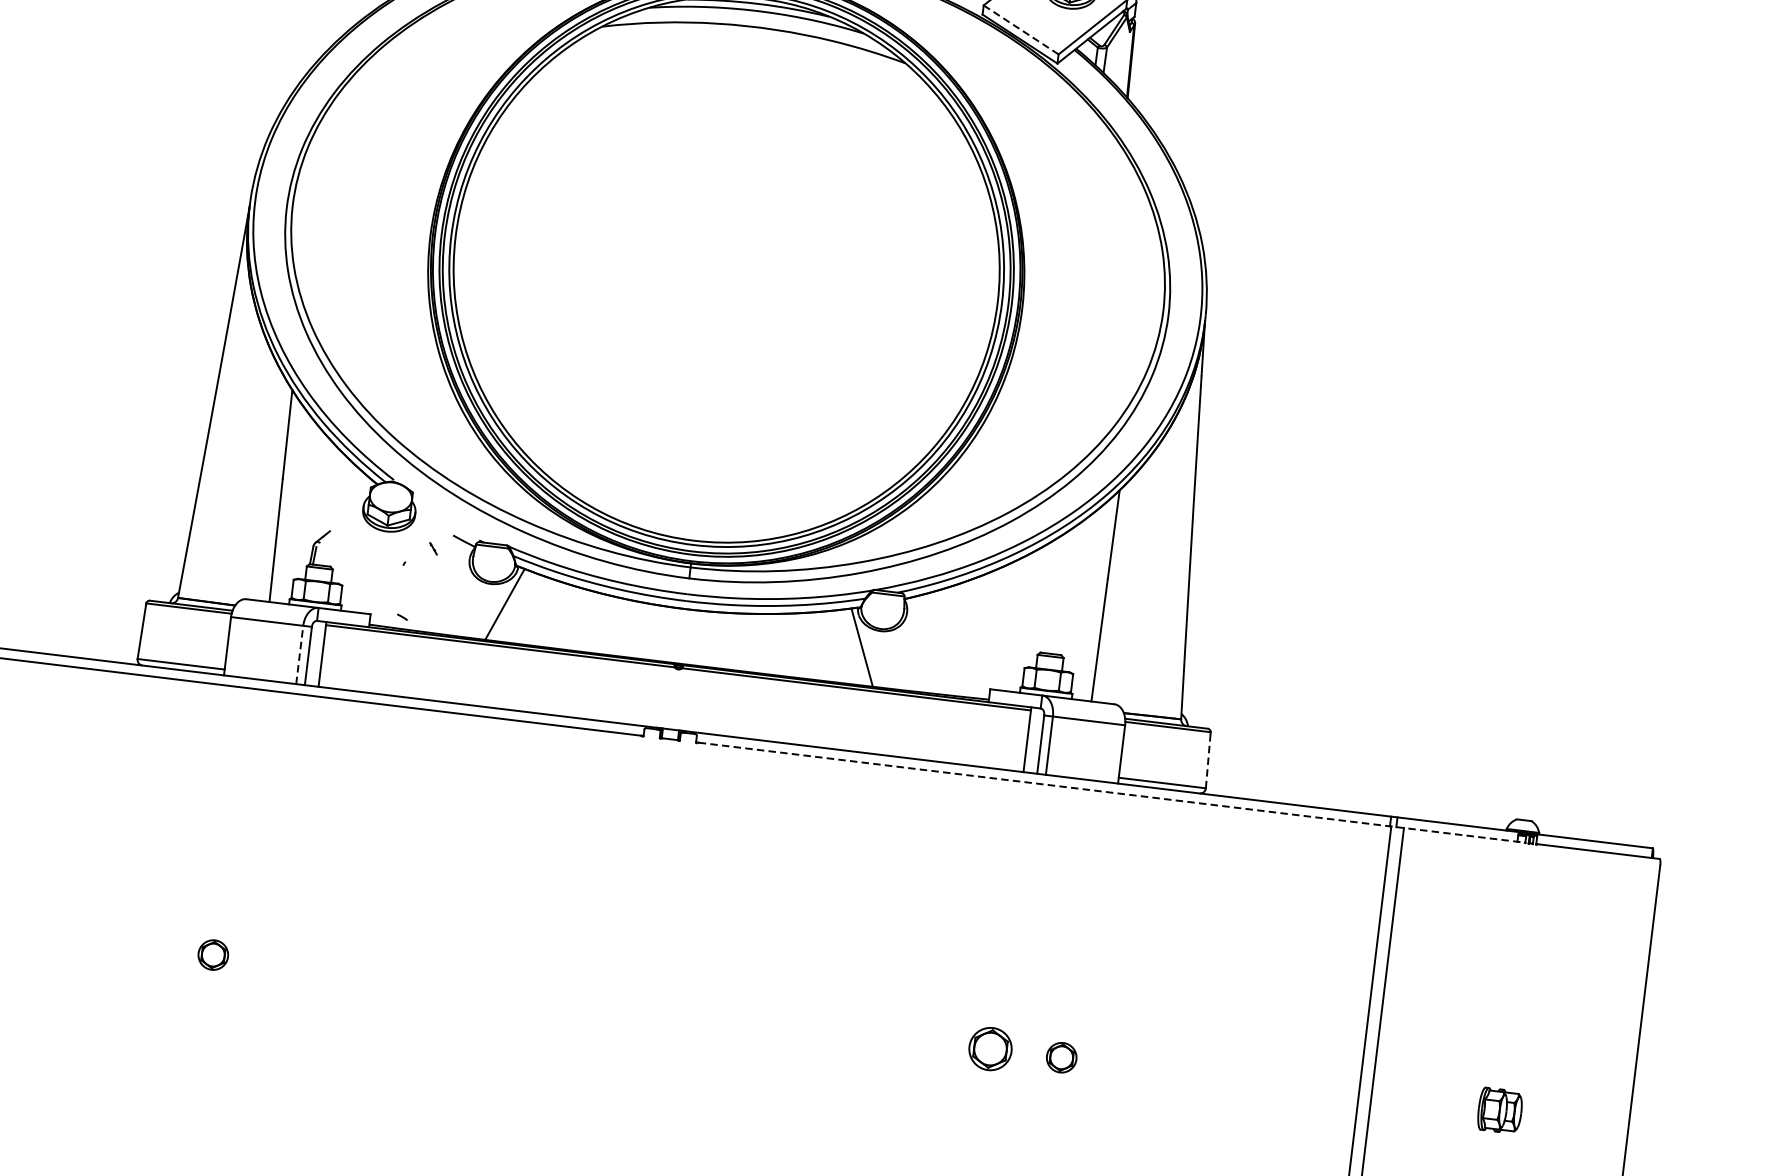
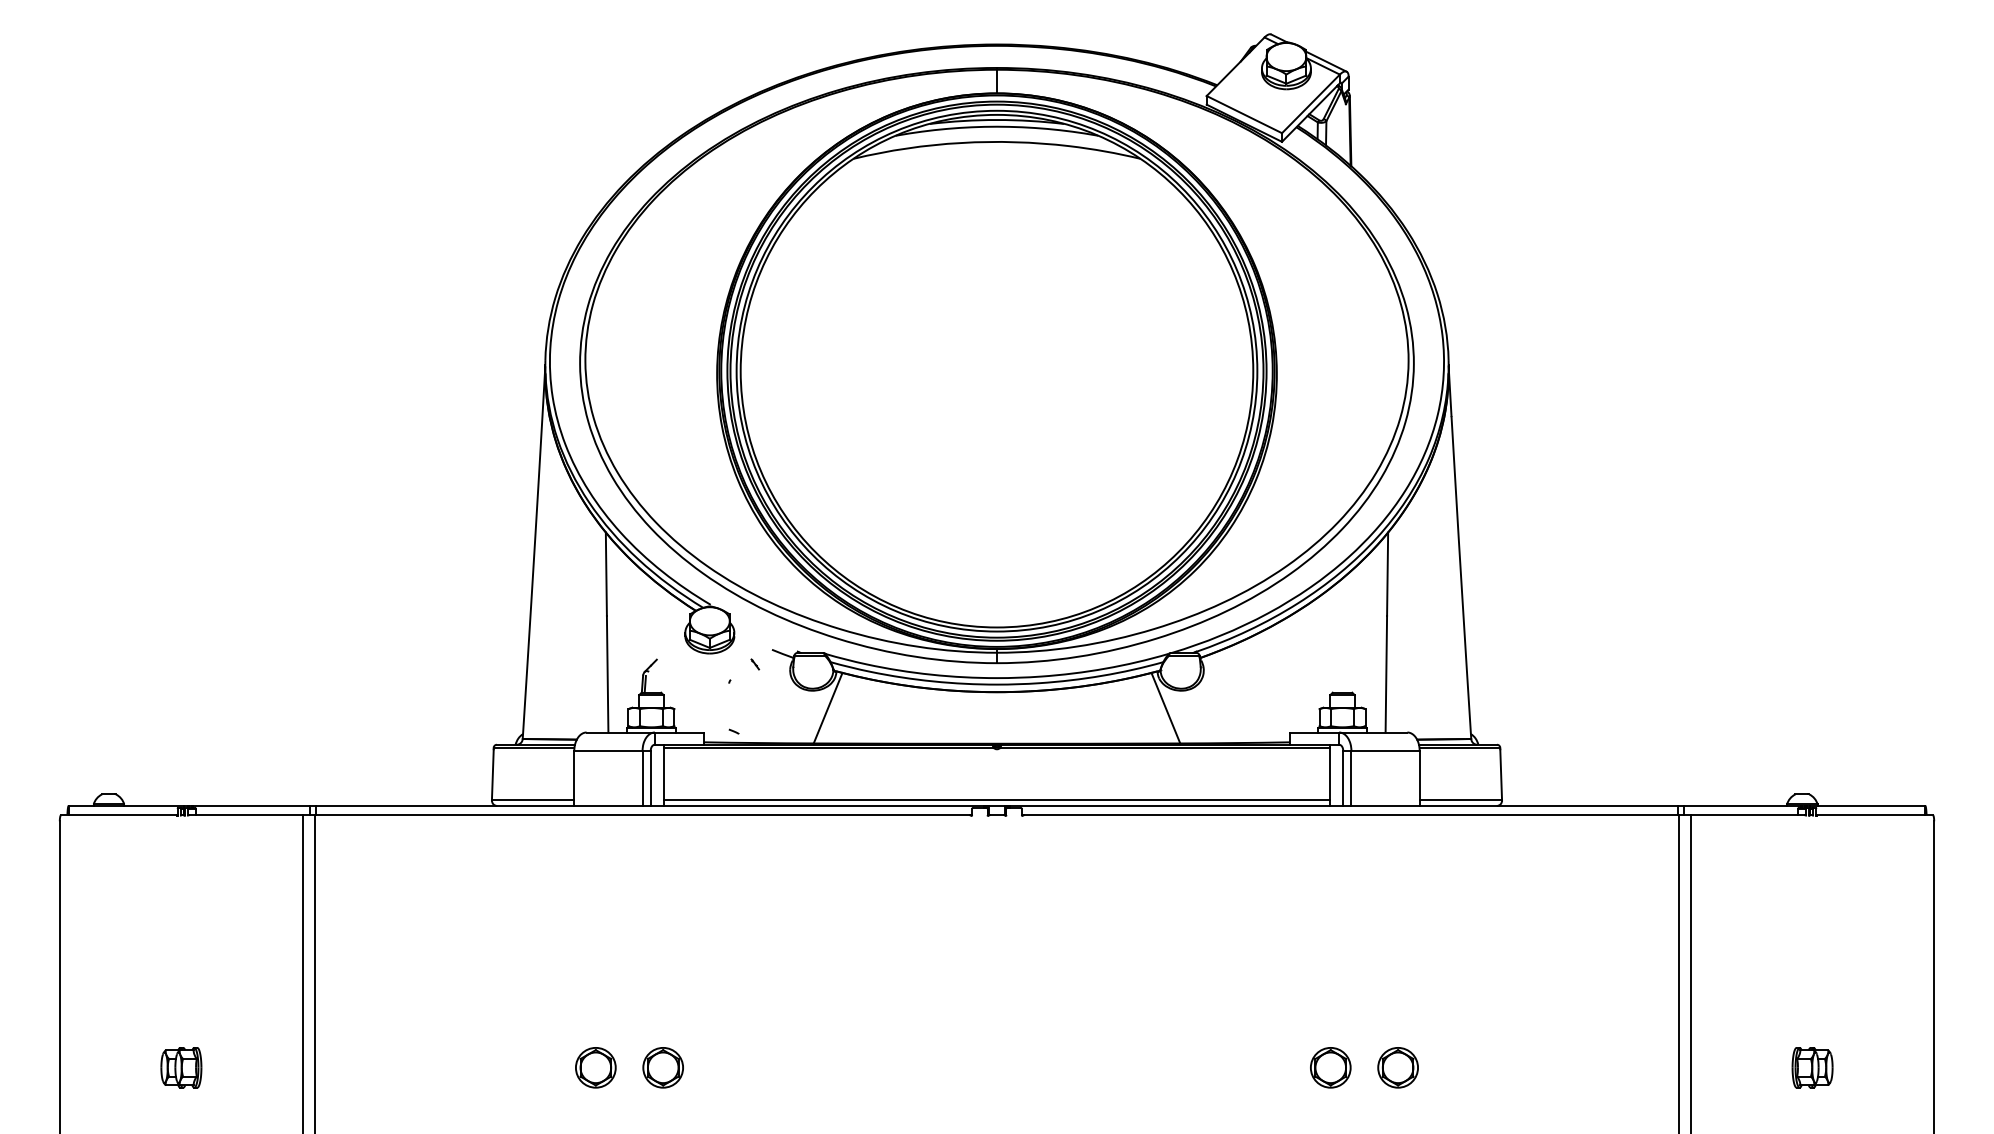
line: (1021, 29) -> (1244, 114), dashed -> solid
line: (299, 655) -> (642, 778), dashed -> solid
line: (671, 723) -> (996, 800), added
line: (1208, 760) -> (1501, 774), dashed -> solid
line: (1111, 792) -> (1414, 815), dashed -> solid
part: (212, 954) -> (595, 1067), size x1.43
part: (283, 963) -> (662, 1067), added
part: (1061, 1057) -> (1397, 1067), size x1.43

